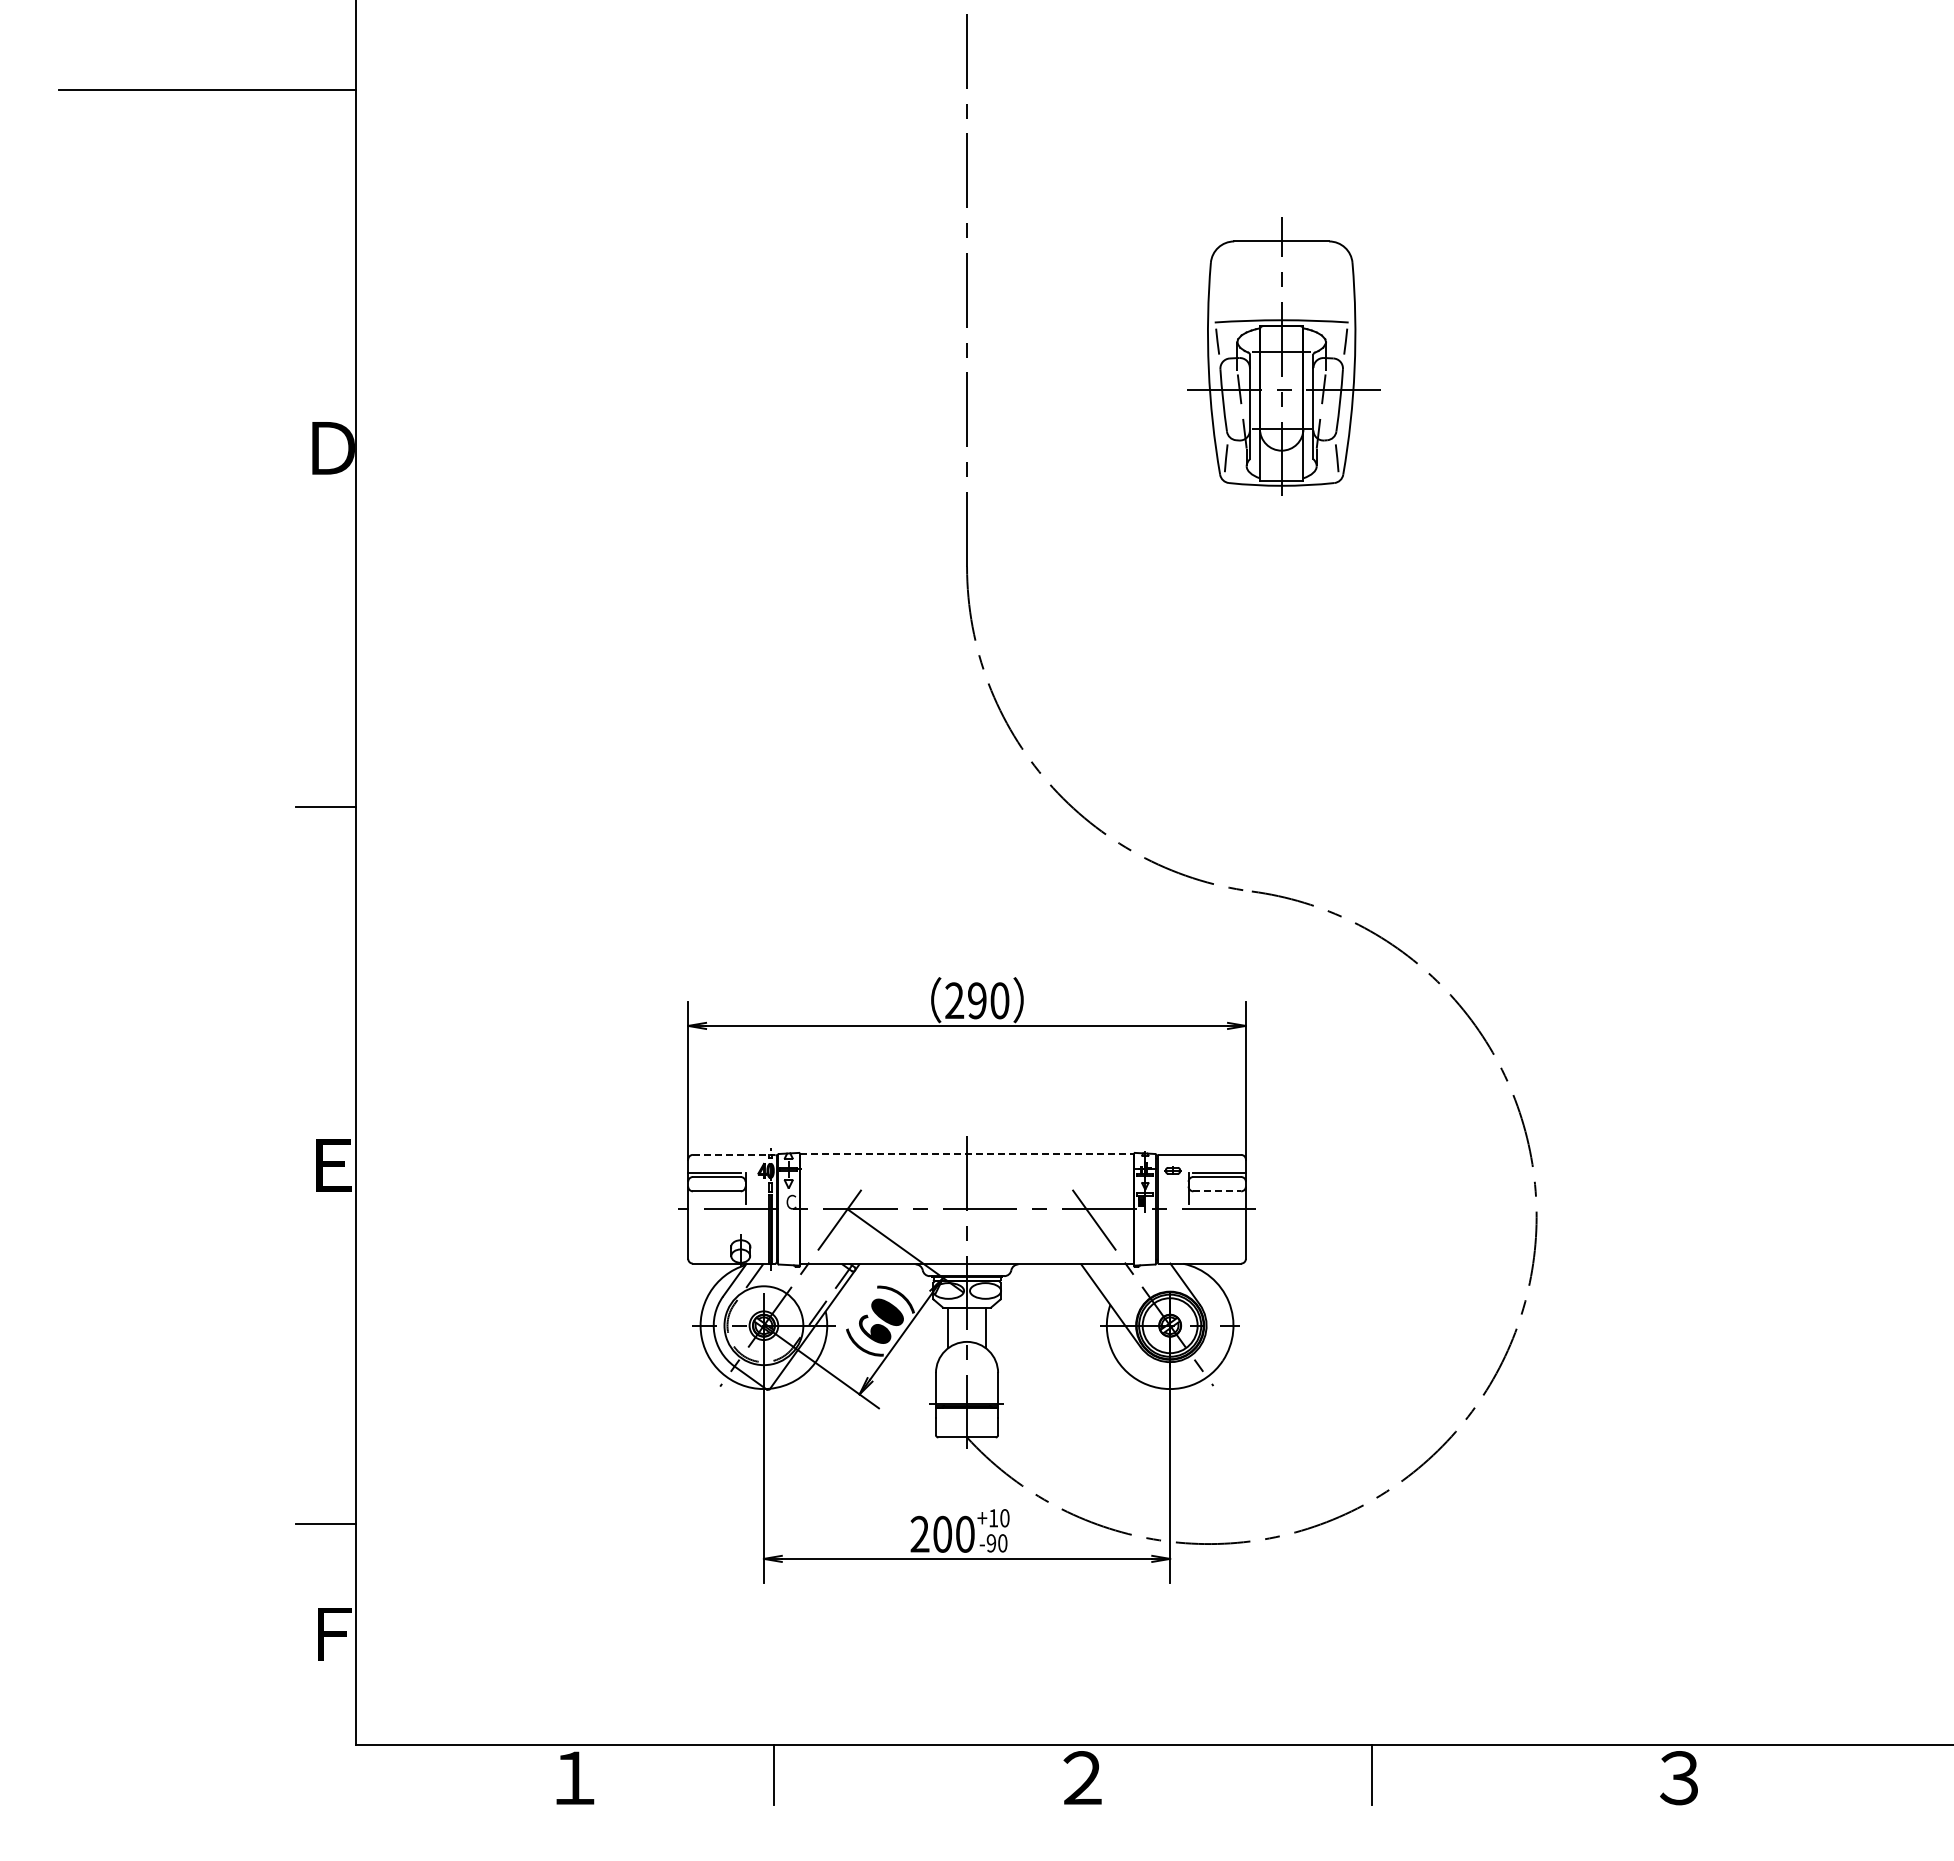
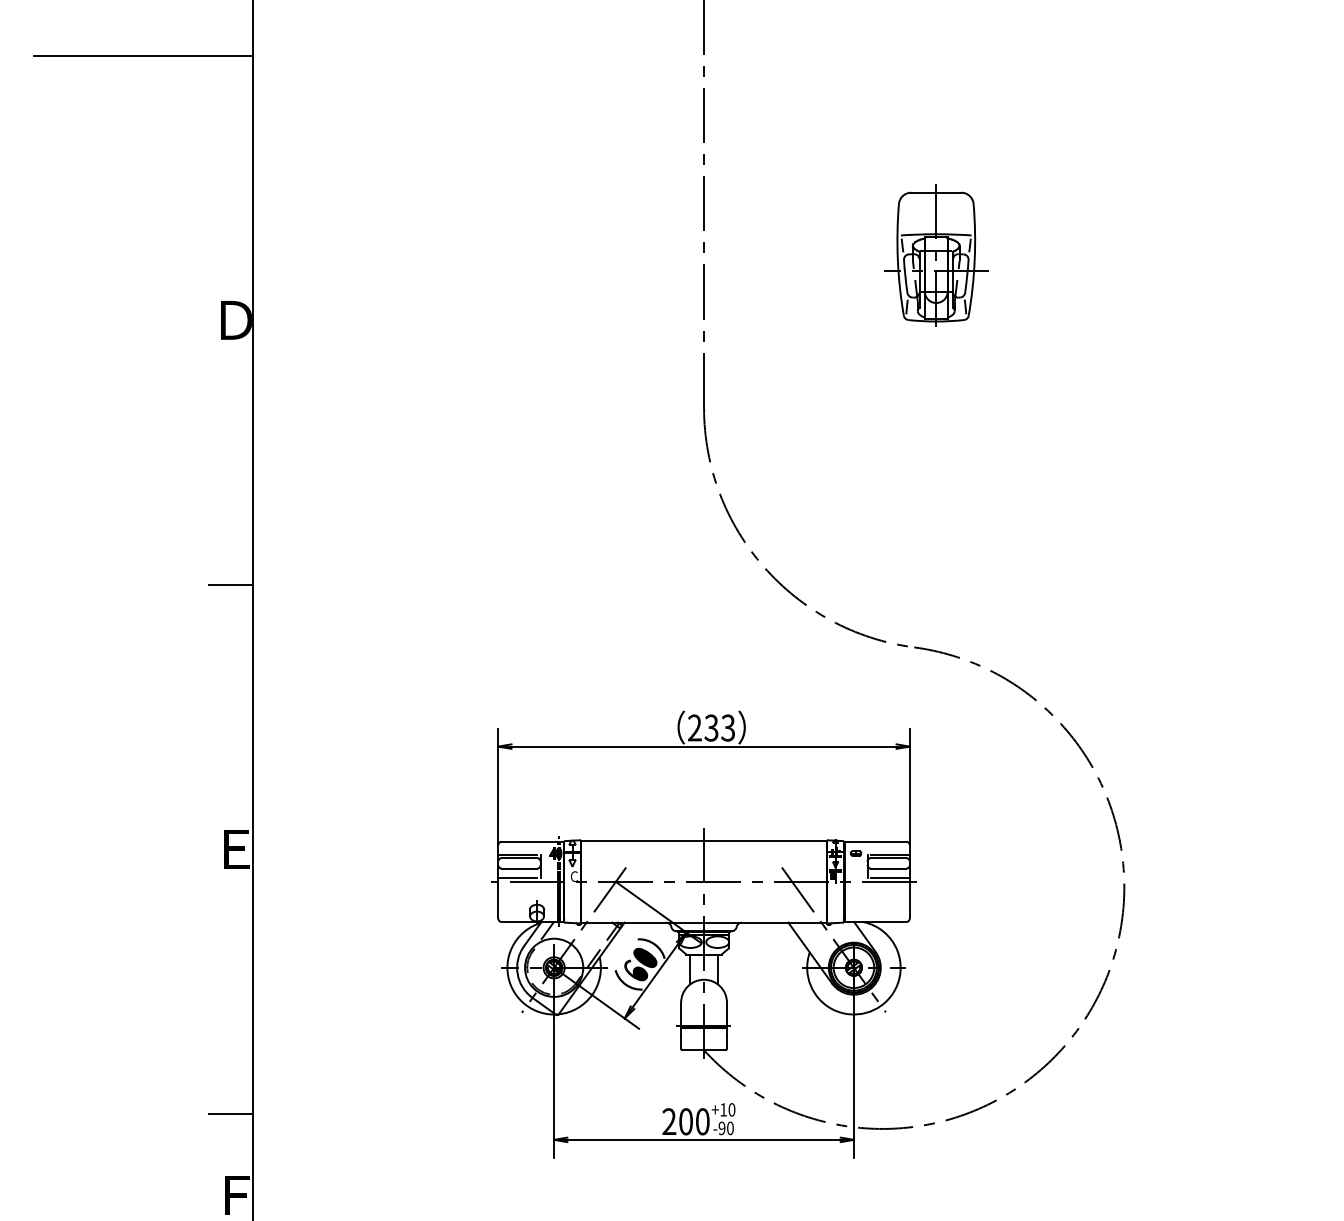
part: (1281, 359) -> (936, 254), size x0.71
text: (988, 1000) -> (719, 727), 290 -> 233
line: (734, 1154) -> (532, 841), dashed -> solid
line: (967, 1154) -> (704, 841), dashed -> solid
line: (1217, 1191) -> (888, 868), dashed -> solid
line: (714, 1204) -> (517, 878), added
line: (1219, 1204) -> (890, 878), added

